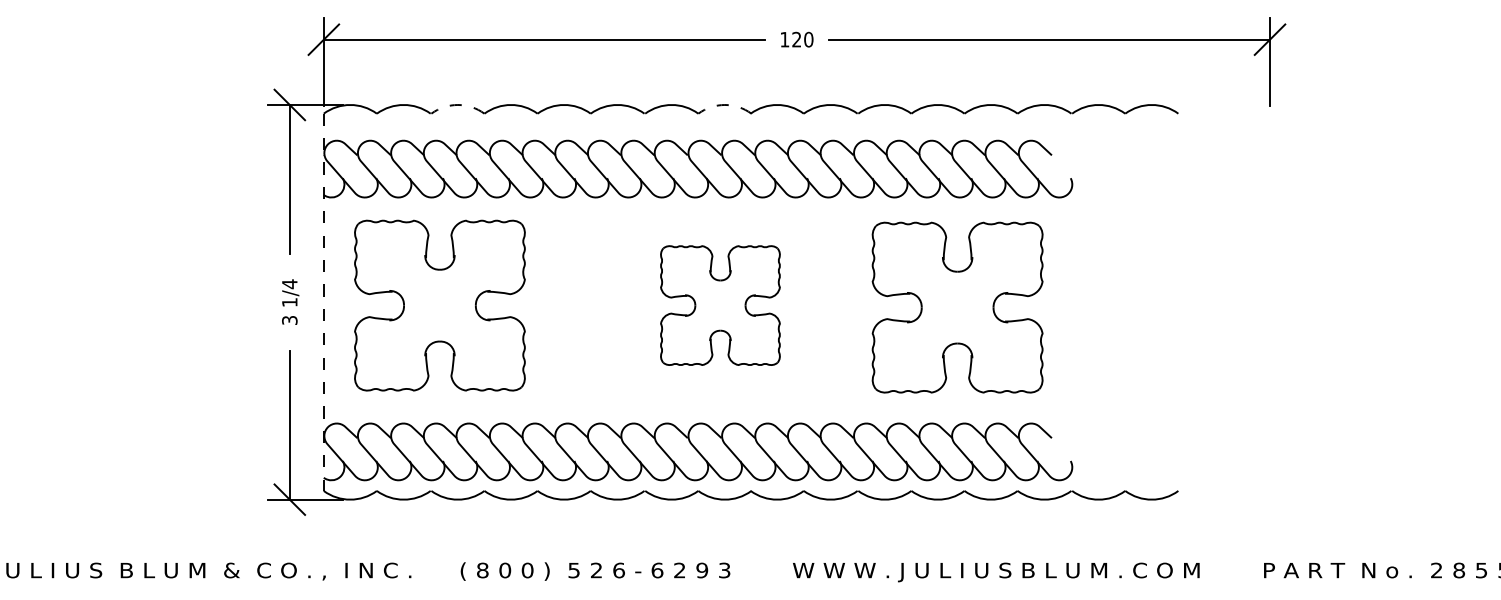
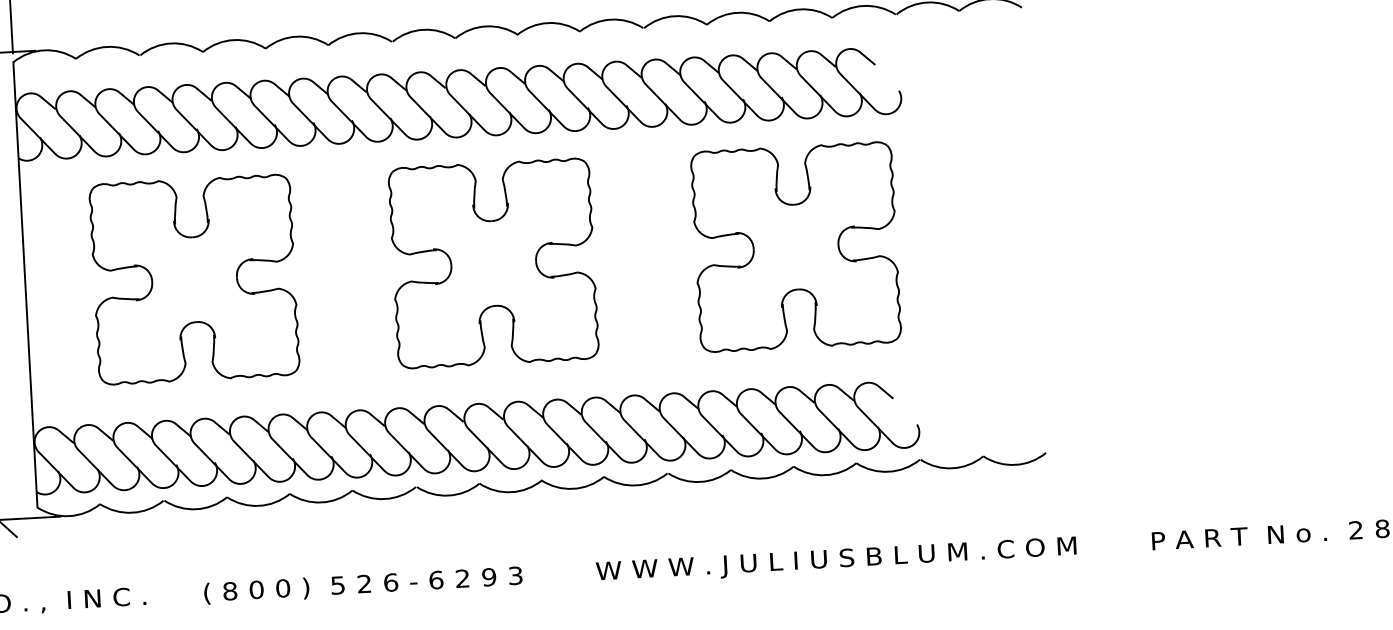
arc: (457, 104) -> (170, 42), dashed -> solid
arc: (724, 104) -> (485, 25), dashed -> solid
line: (323, 302) -> (25, 285), dashed -> solid
part: (439, 305) -> (194, 279), moved
part: (720, 305) -> (493, 263), size x1.43
part: (957, 307) -> (795, 246), moved

